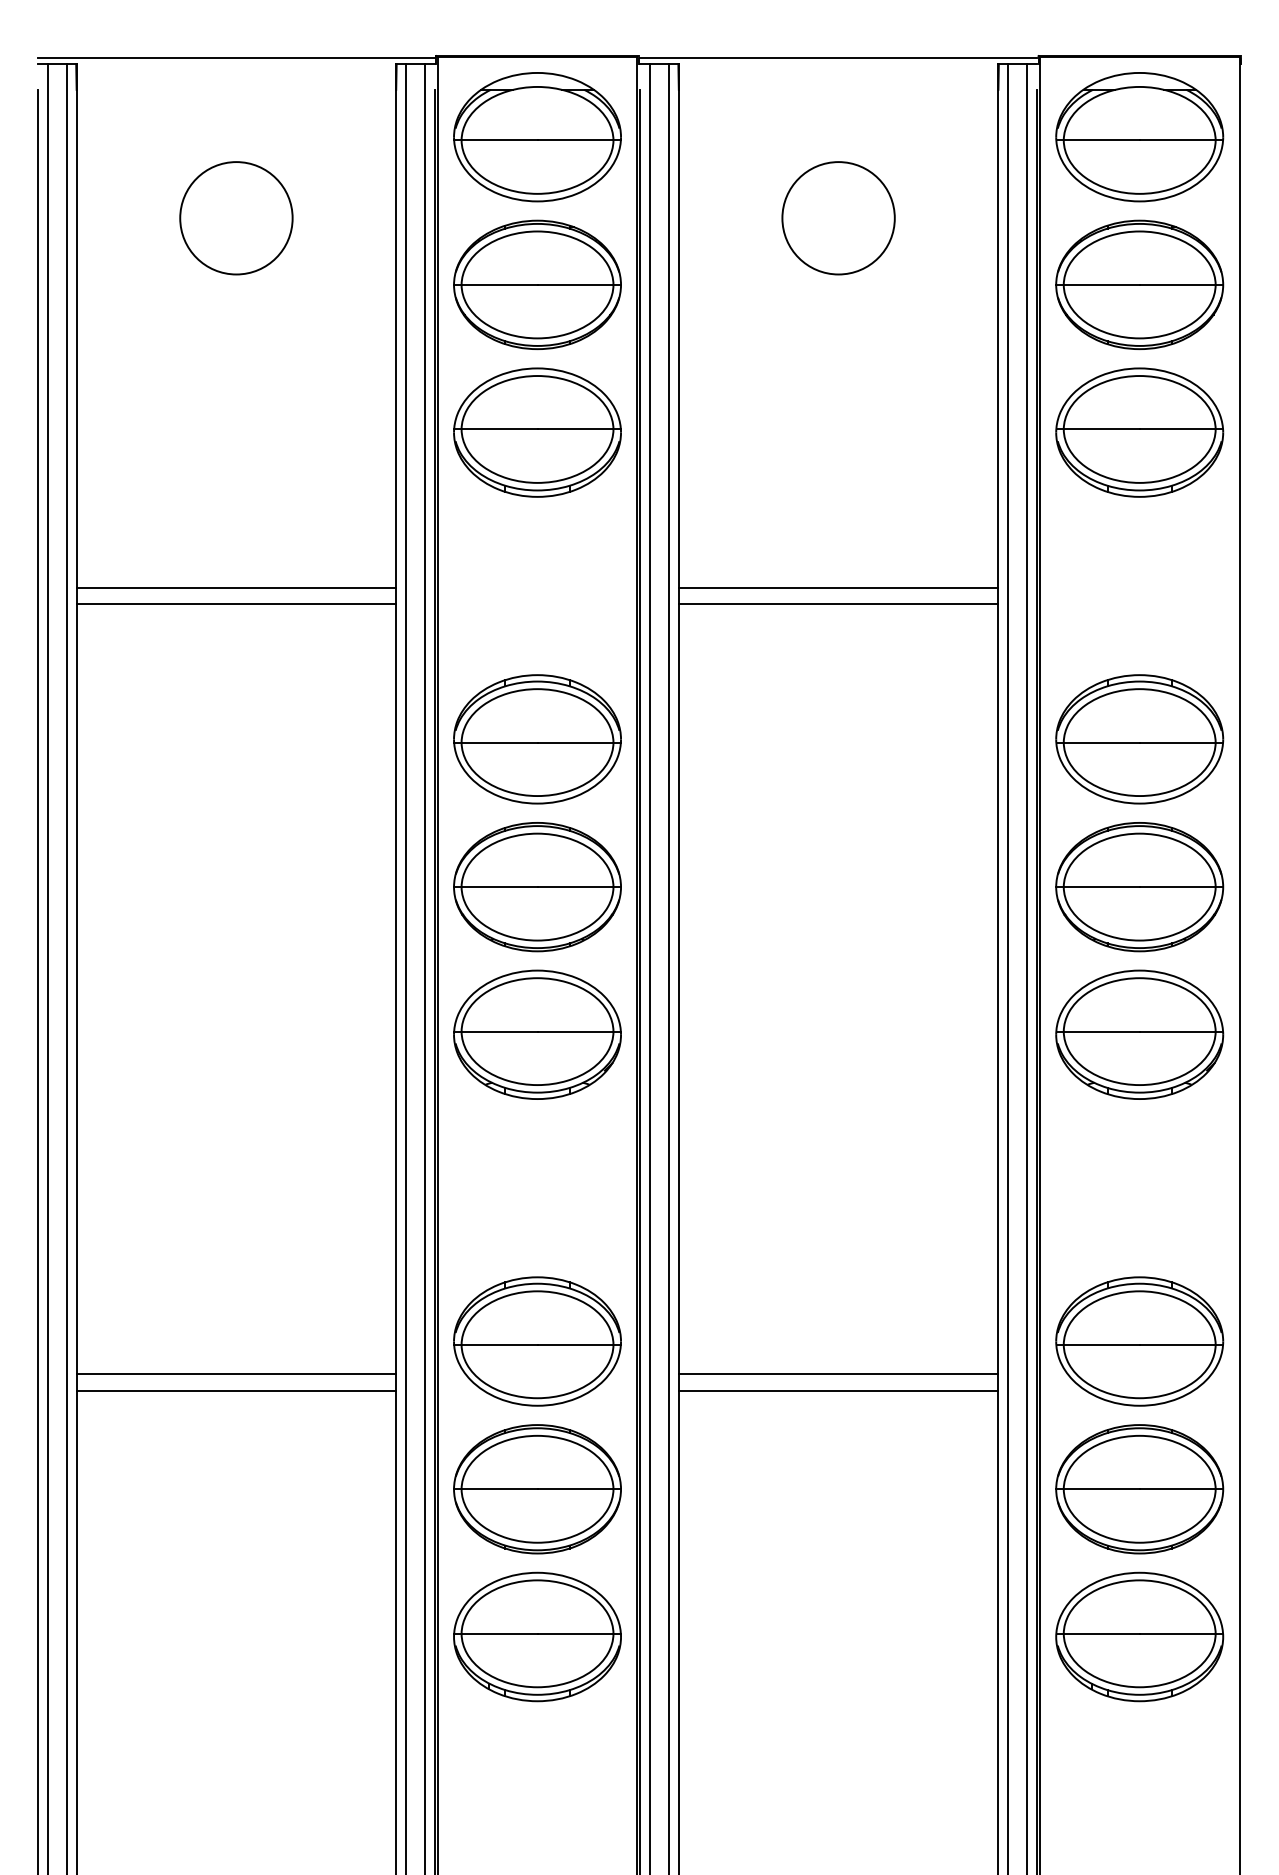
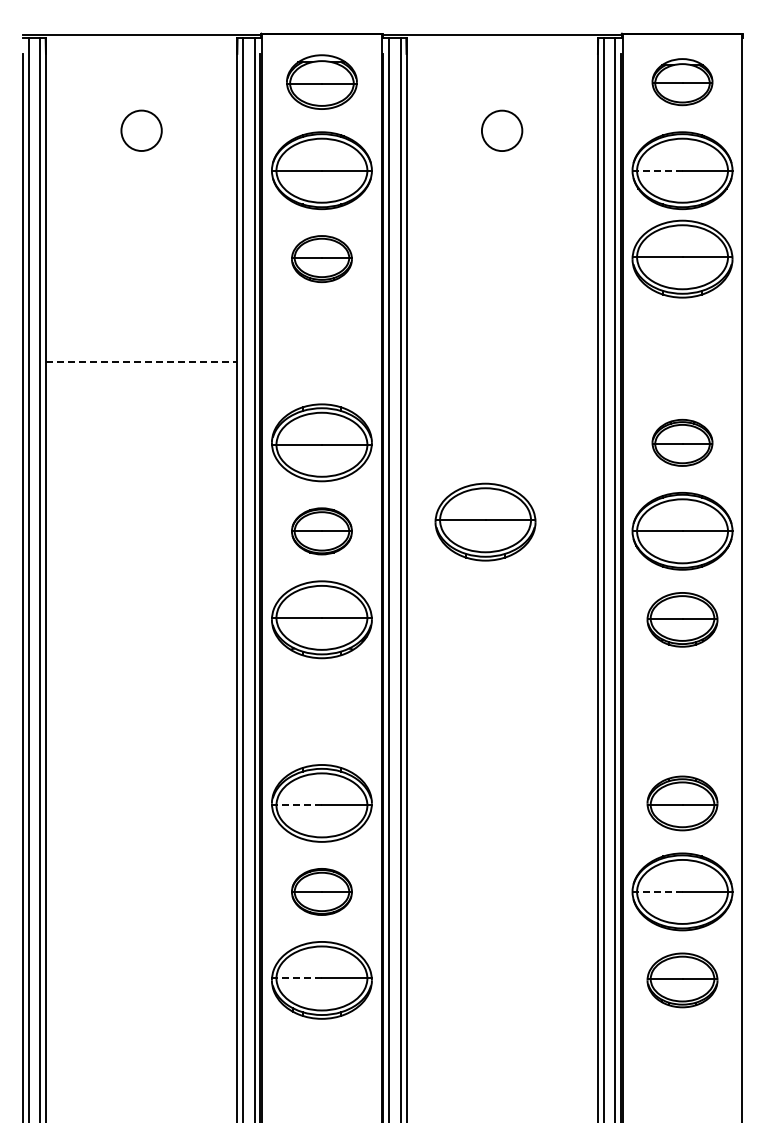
part: (536, 135) -> (321, 81), size x0.7
part: (1139, 135) -> (682, 81), size x0.6
circle: (236, 217) -> (141, 130), size x0.6
circle: (837, 217) -> (501, 130), size x0.6
line: (1101, 284) -> (659, 170), solid -> dashed
part: (536, 431) -> (321, 258), size x0.6
line: (236, 586) -> (141, 351), removed
line: (837, 586) -> (501, 351), removed
line: (236, 603) -> (141, 361), solid -> dashed
line: (837, 603) -> (501, 361), removed
part: (1139, 738) -> (682, 442), size x0.6
part: (810, 870) -> (485, 521), added
part: (536, 887) -> (321, 531), size x0.6
part: (1139, 1034) -> (682, 619), size x0.7
part: (1139, 1341) -> (682, 803), size x0.7
line: (500, 1344) -> (299, 805), solid -> dashed
line: (236, 1375) -> (141, 823), removed
line: (837, 1375) -> (501, 823), removed
line: (236, 1390) -> (141, 832), removed
line: (837, 1390) -> (501, 832), removed
part: (536, 1488) -> (321, 891), size x0.6
line: (1101, 1488) -> (659, 891), solid -> dashed
line: (500, 1633) -> (299, 978), solid -> dashed
part: (1139, 1637) -> (682, 980), size x0.7

